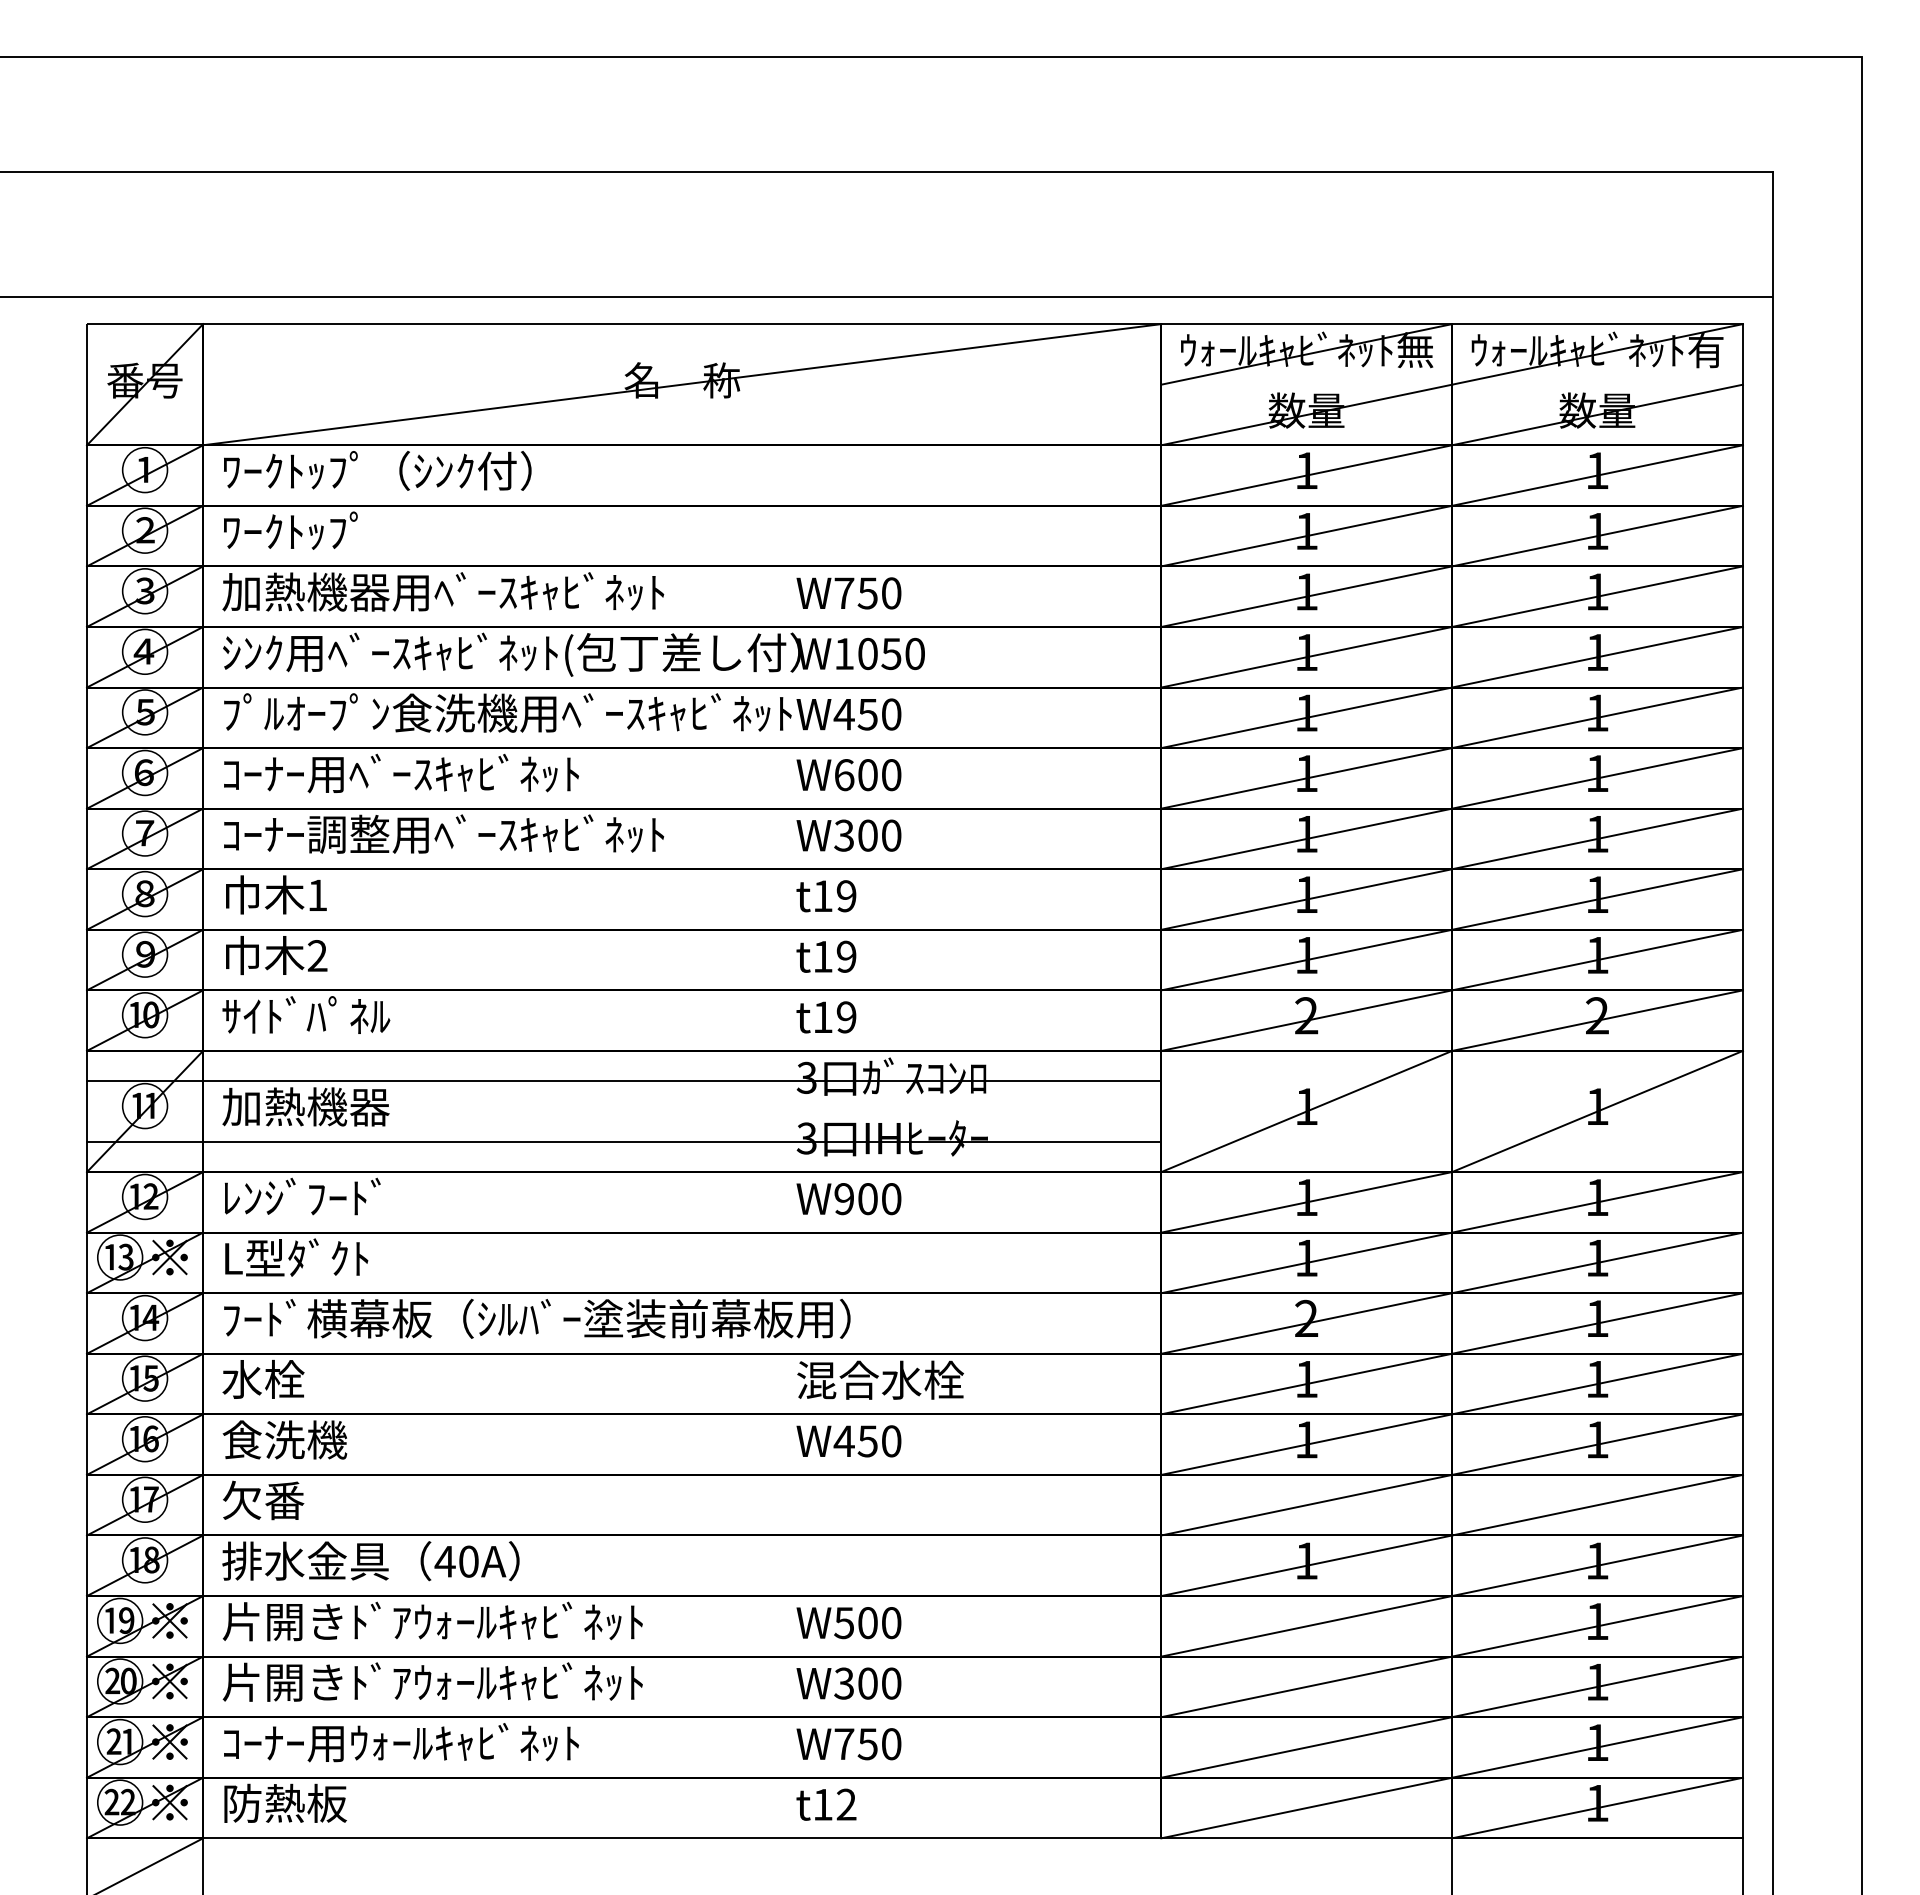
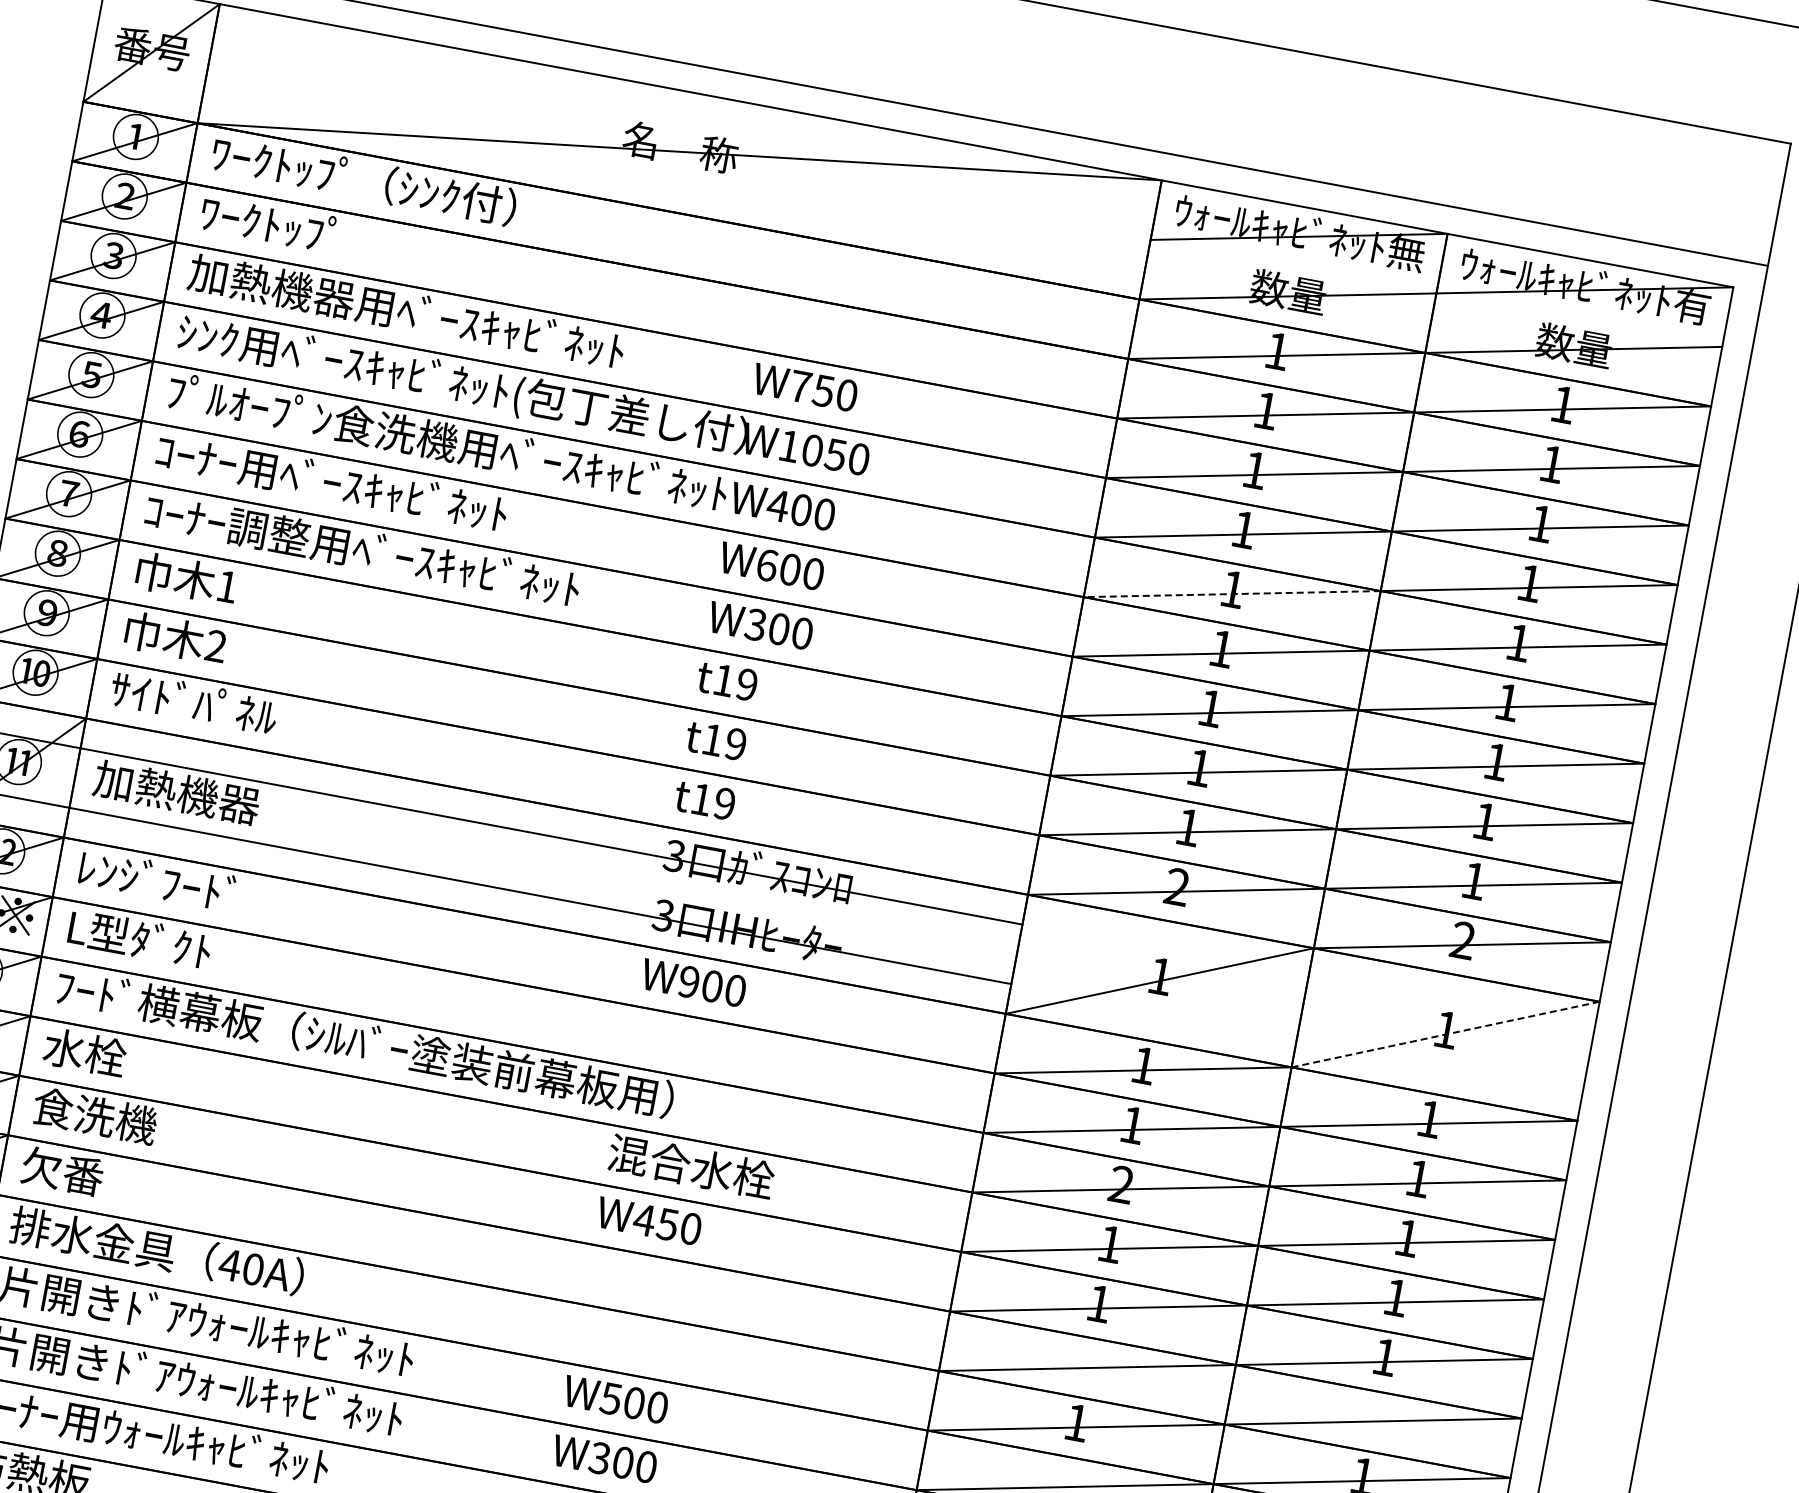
text: (867, 714) -> (801, 510), W450 -> W400
line: (1306, 717) -> (1232, 593), solid -> dashed
line: (1597, 1111) -> (1445, 1034), solid -> dashed

